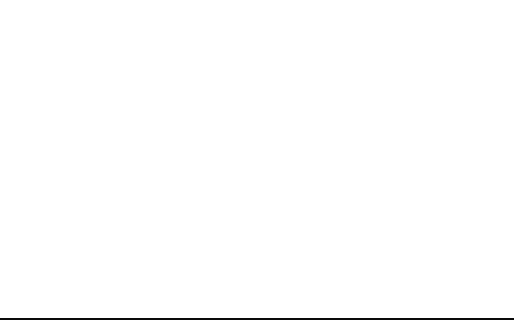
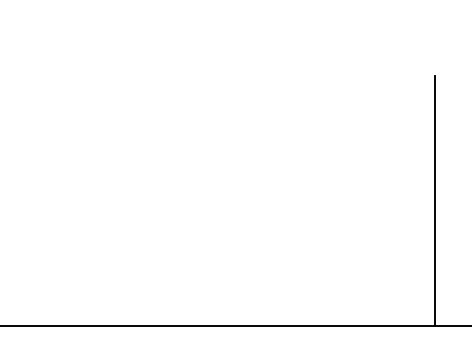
line: (503, 209) -> (435, 200), added

